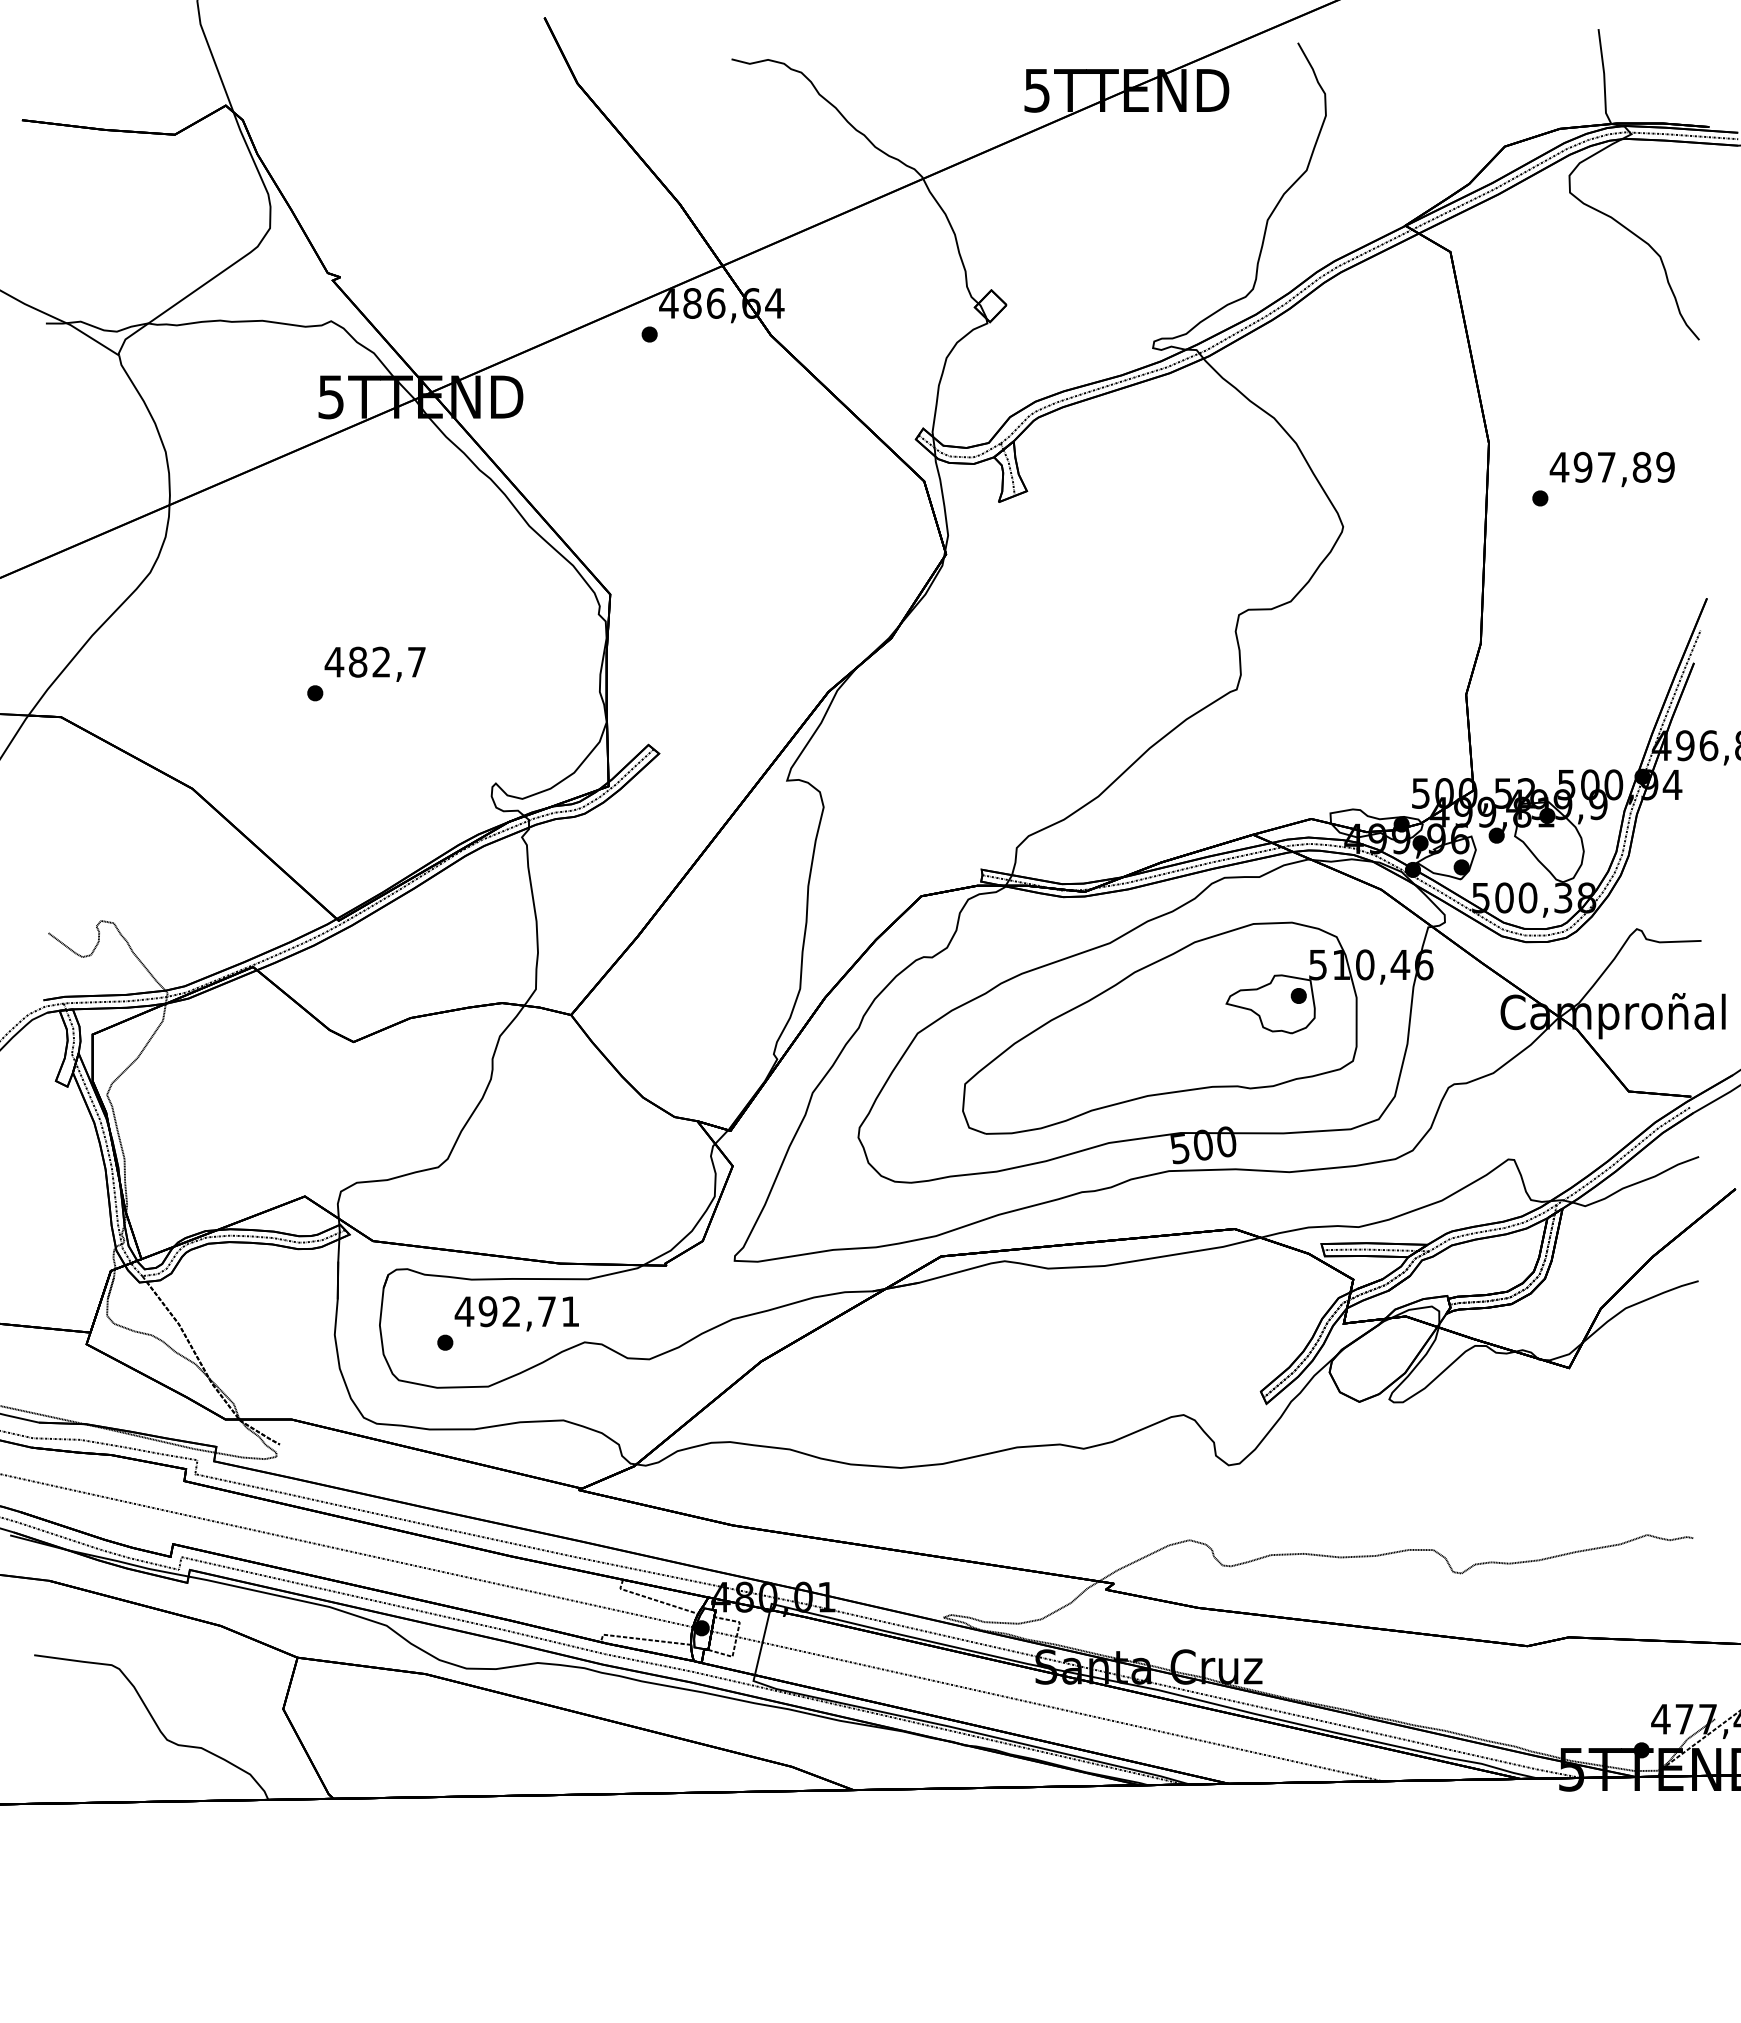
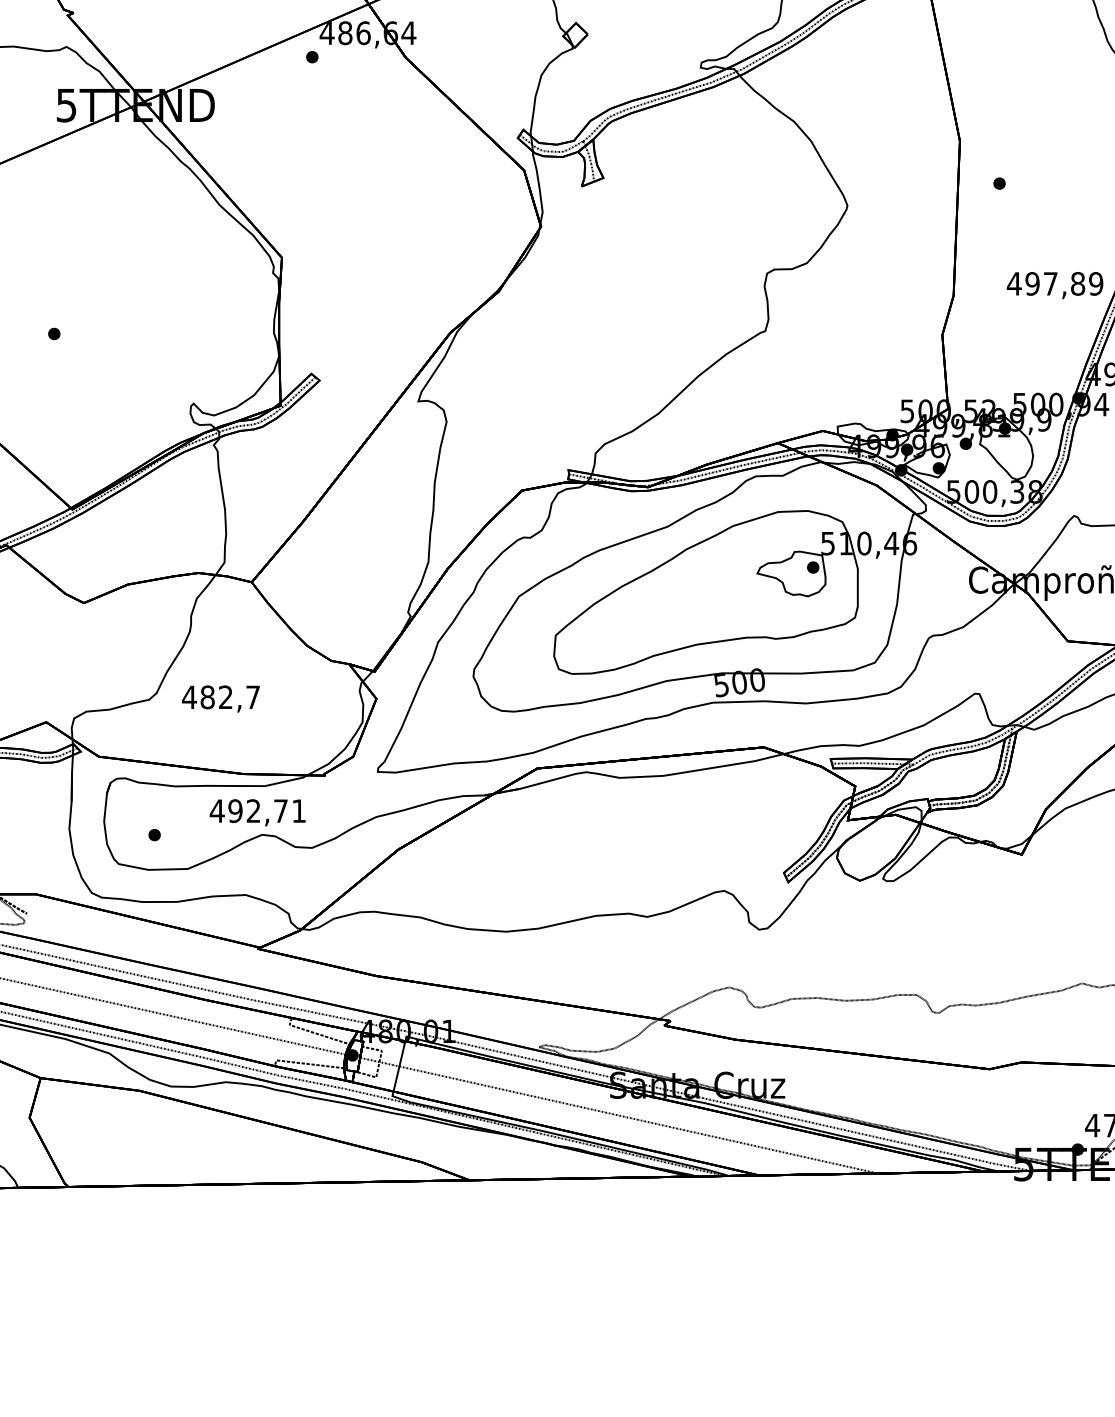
text: (1611, 469) -> (1054, 285), moved
text: (374, 663) -> (220, 698), moved
text: (516, 1313) -> (257, 812), moved

